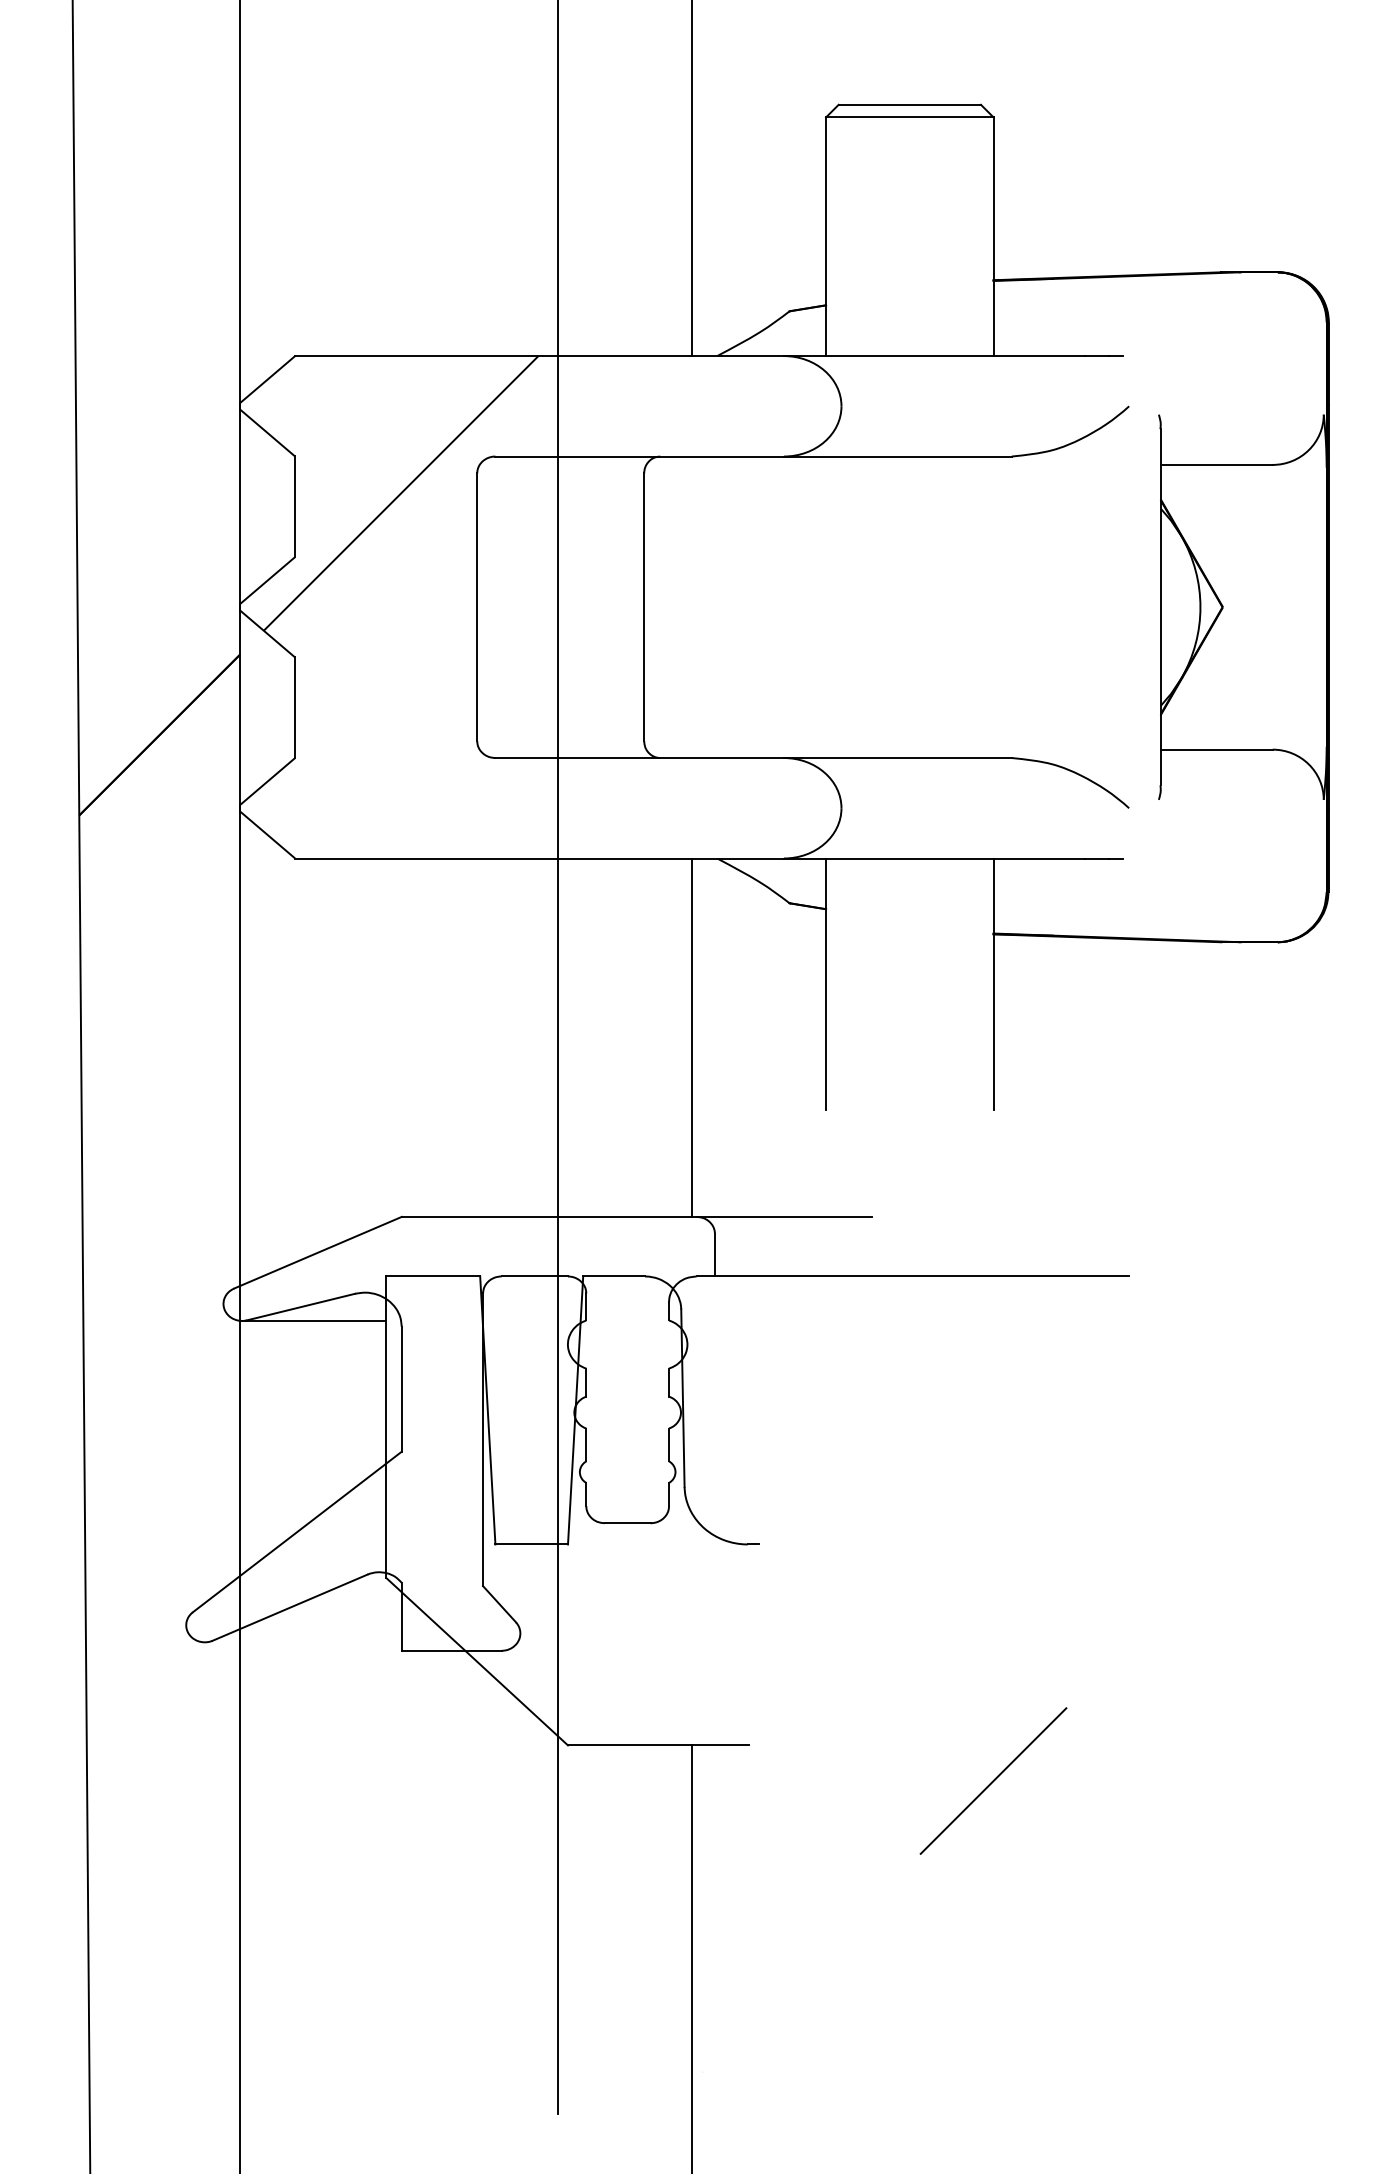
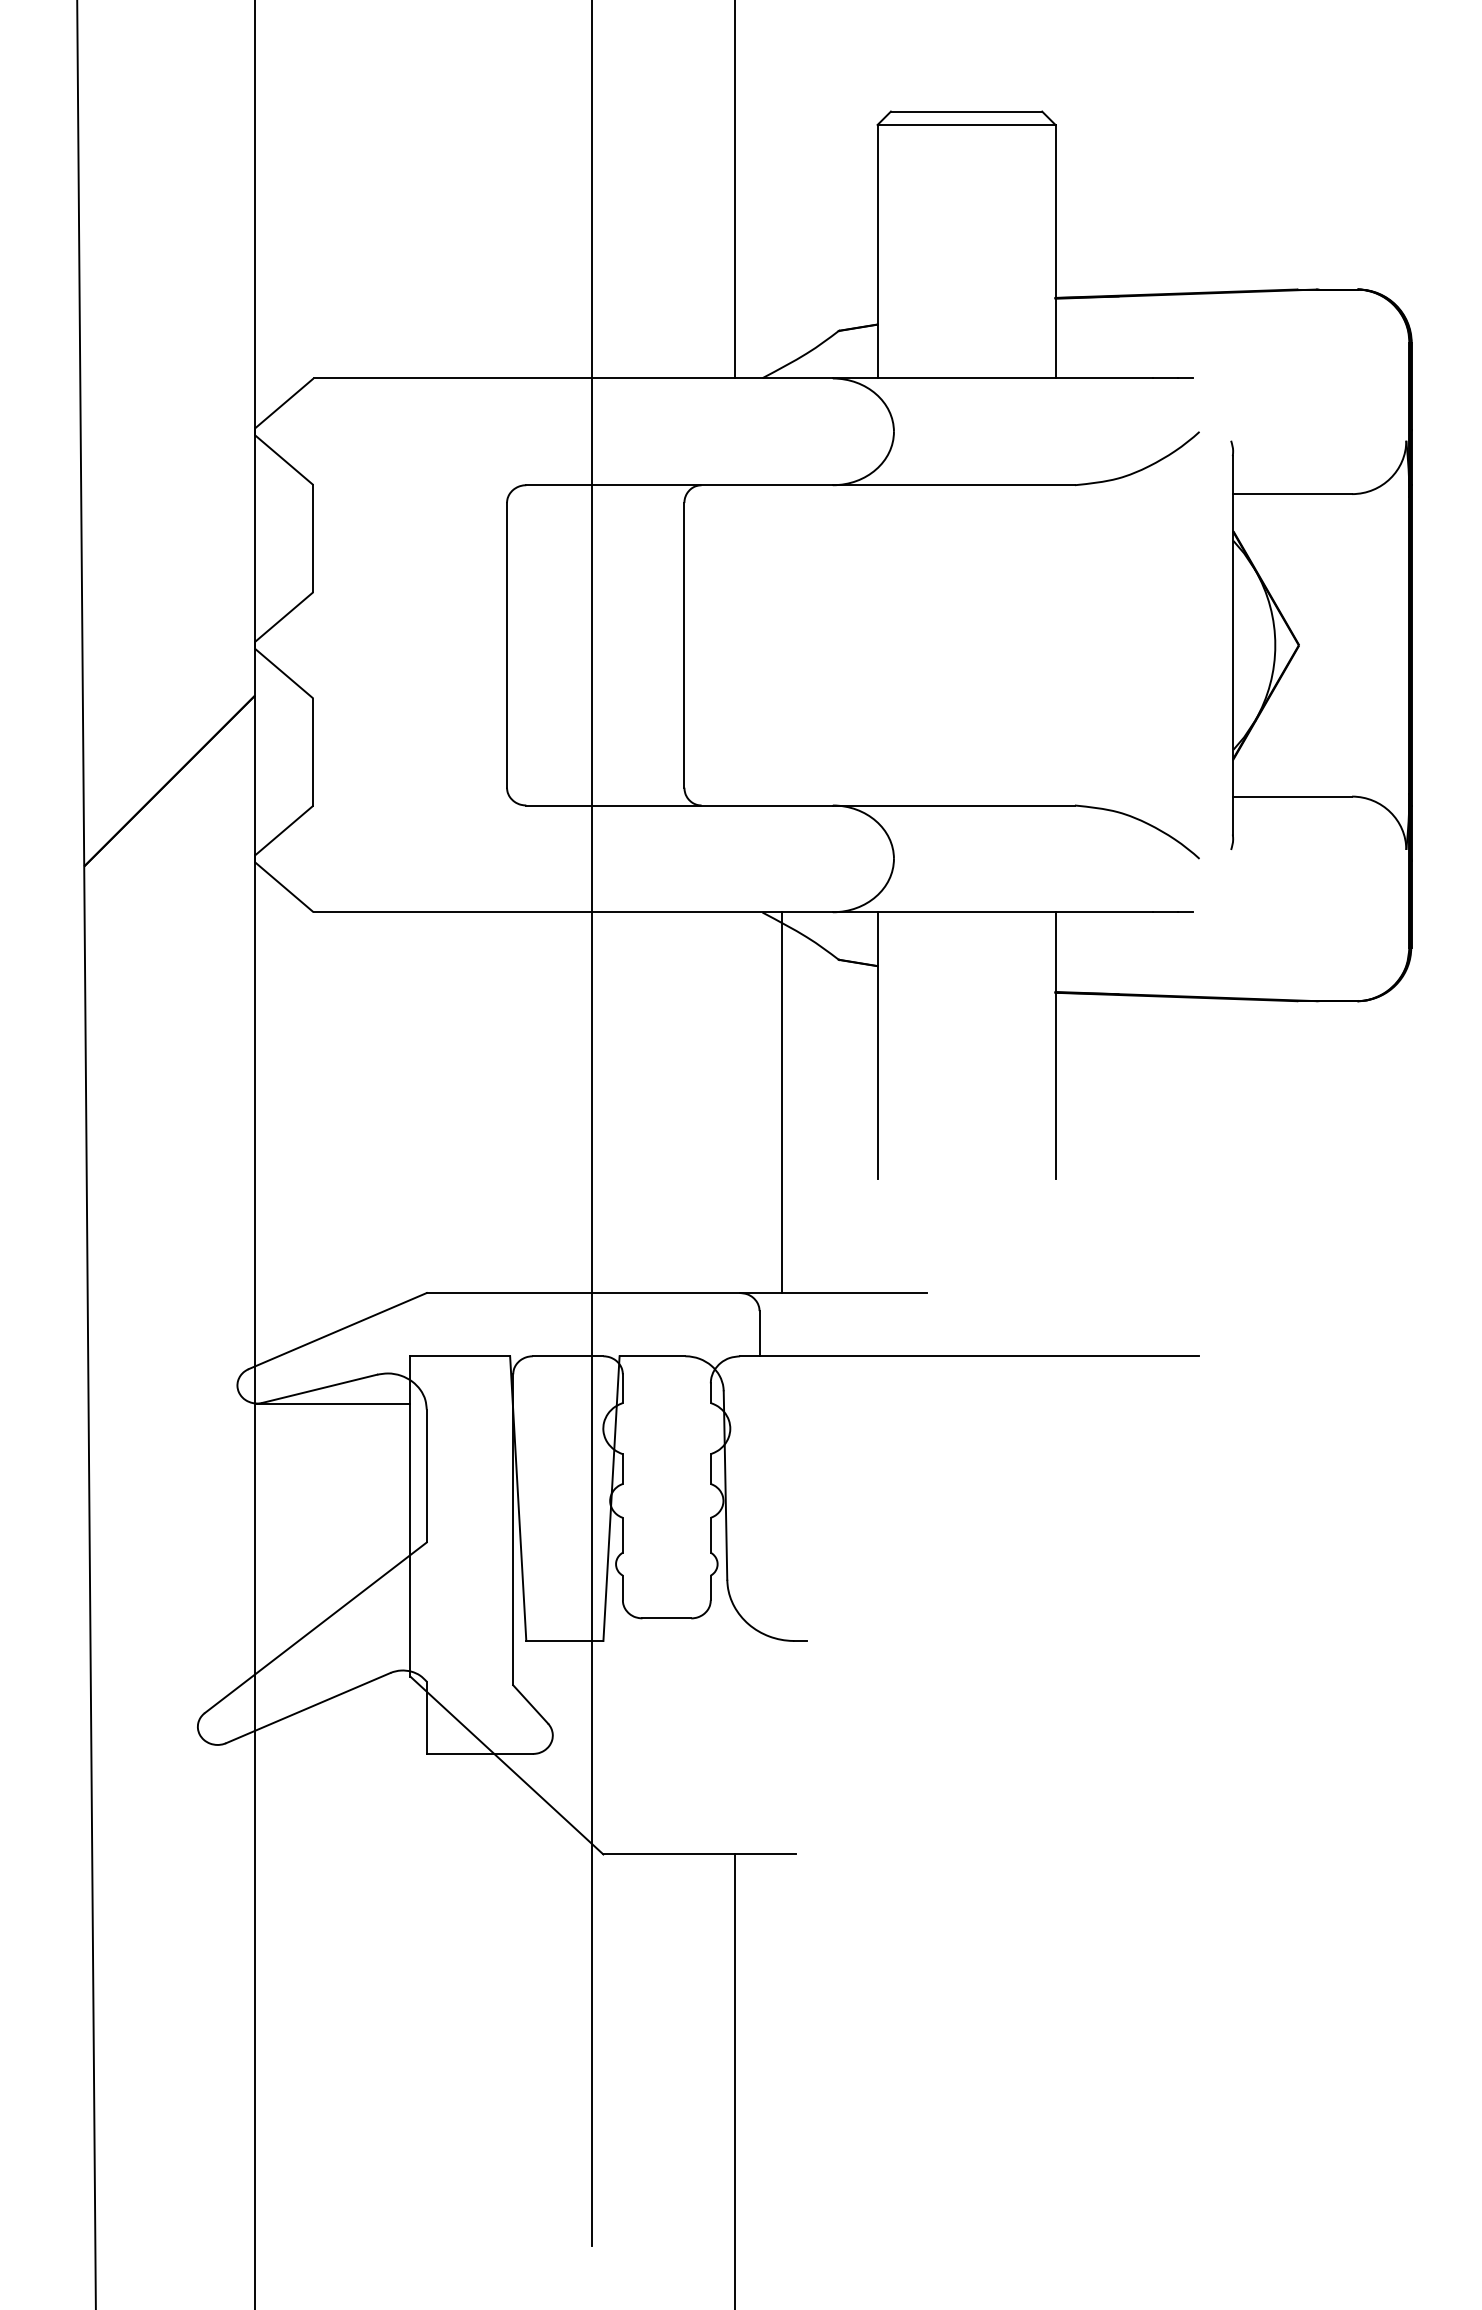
hatch: (401, 493) -> (426, 524), removed
line: (691, 1037) -> (781, 1102), moved
hatch: (884, 1889) -> (939, 2007), removed

